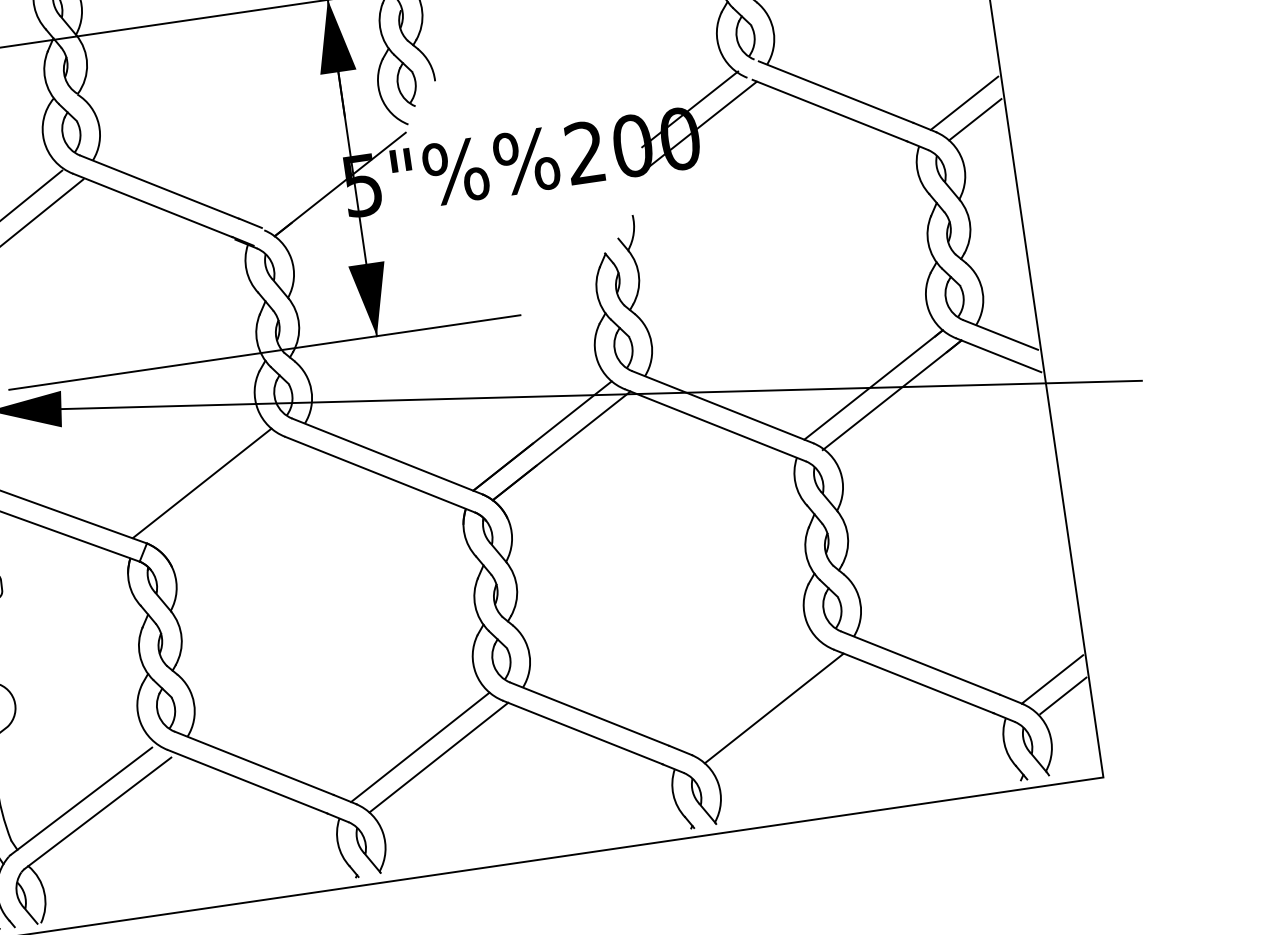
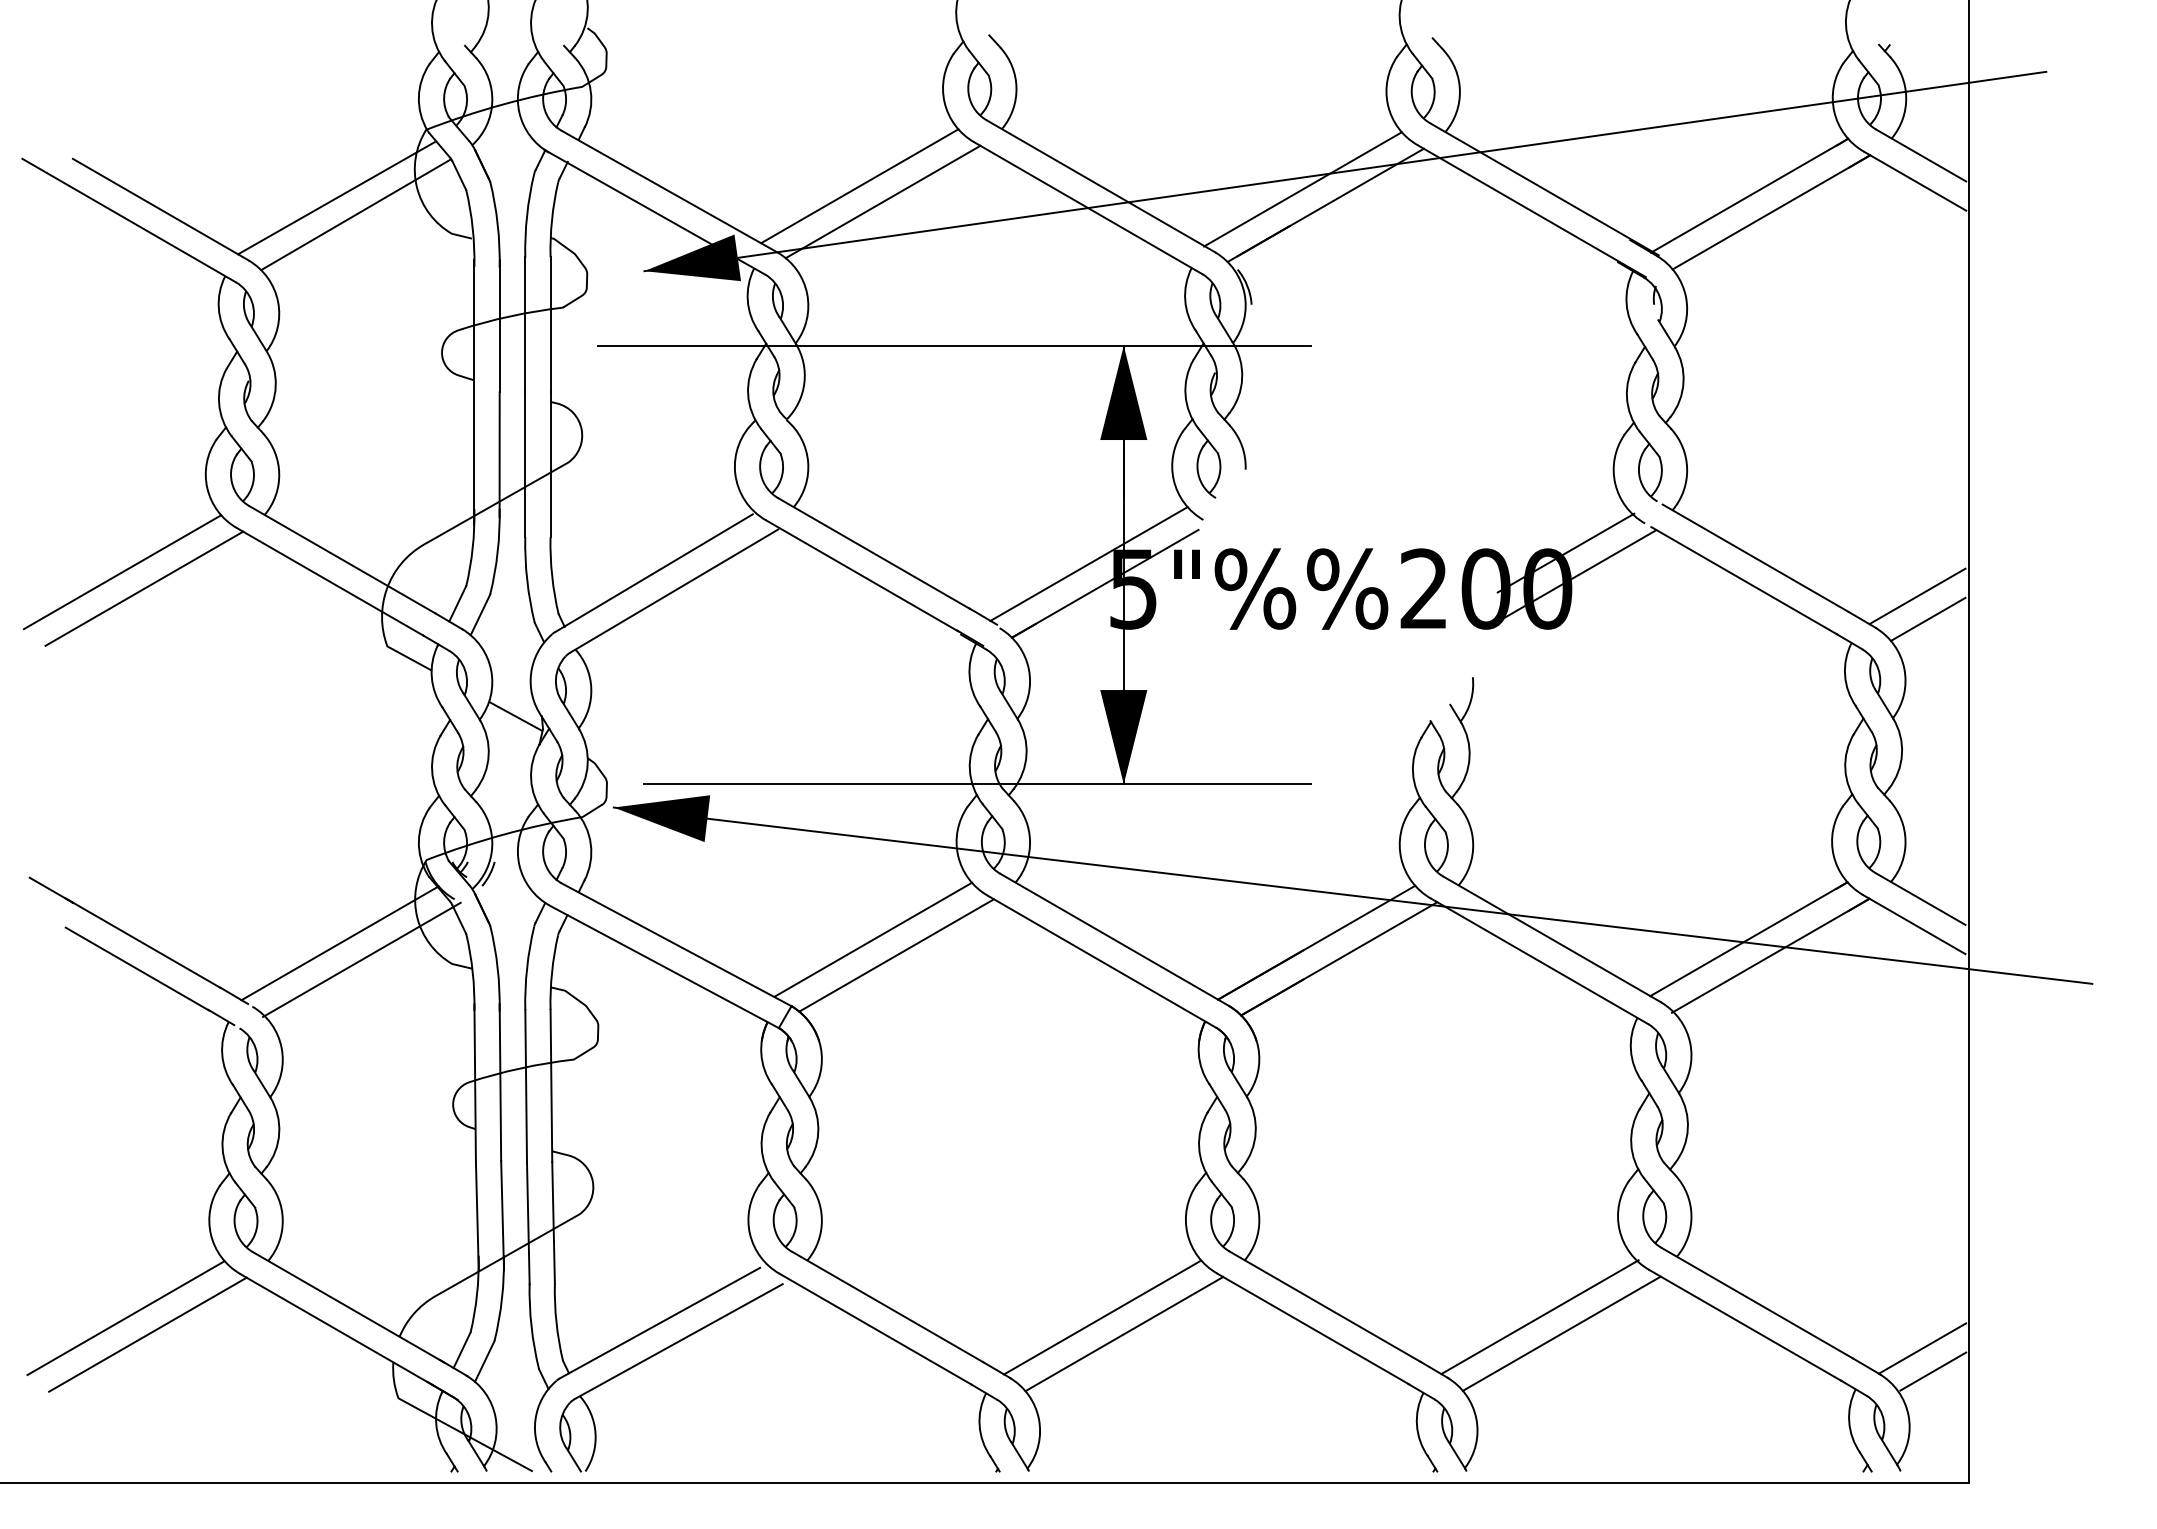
line: (325, 170) -> (1088, 563), added
line: (221, 492) -> (896, 955), added
line: (755, 698) -> (1539, 1317), added

